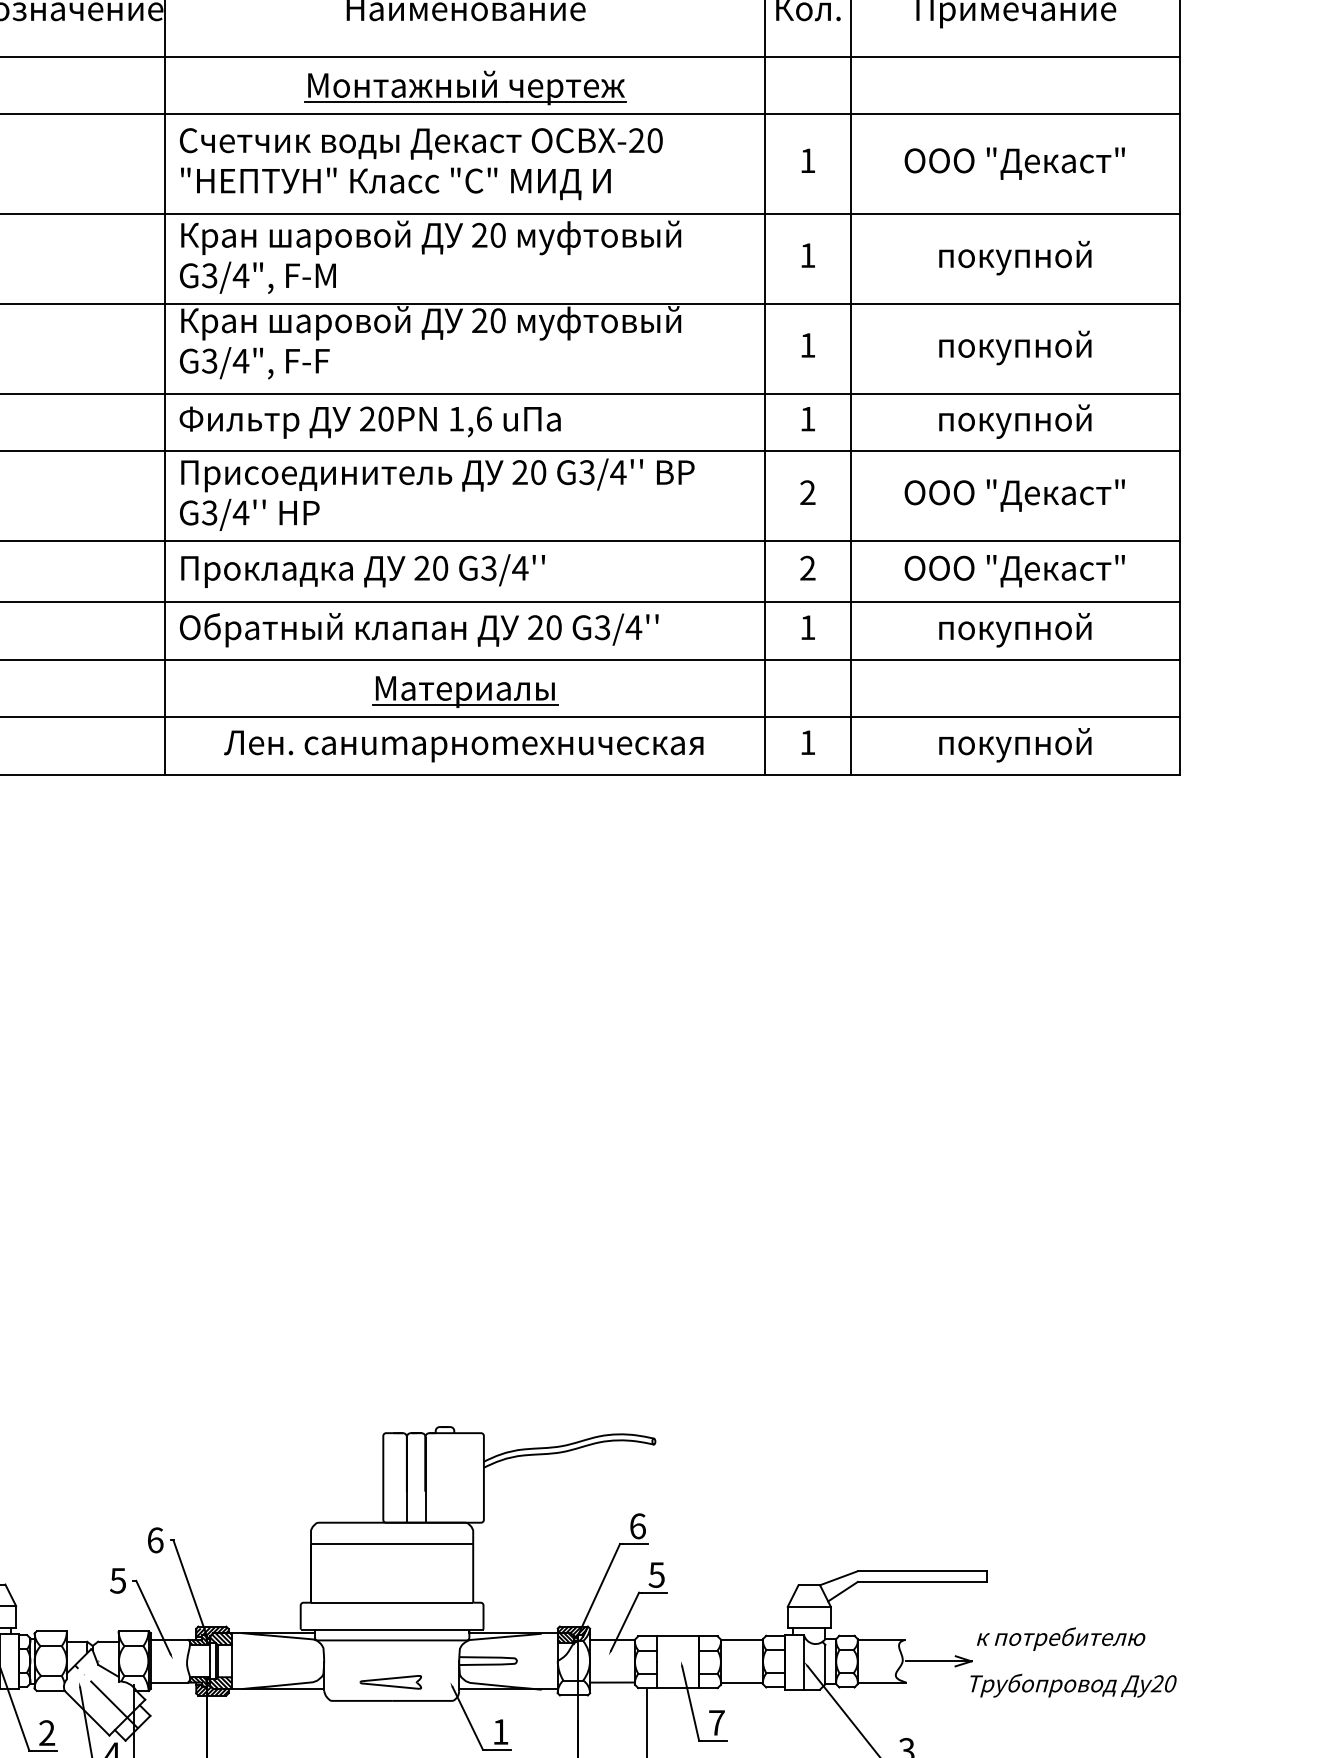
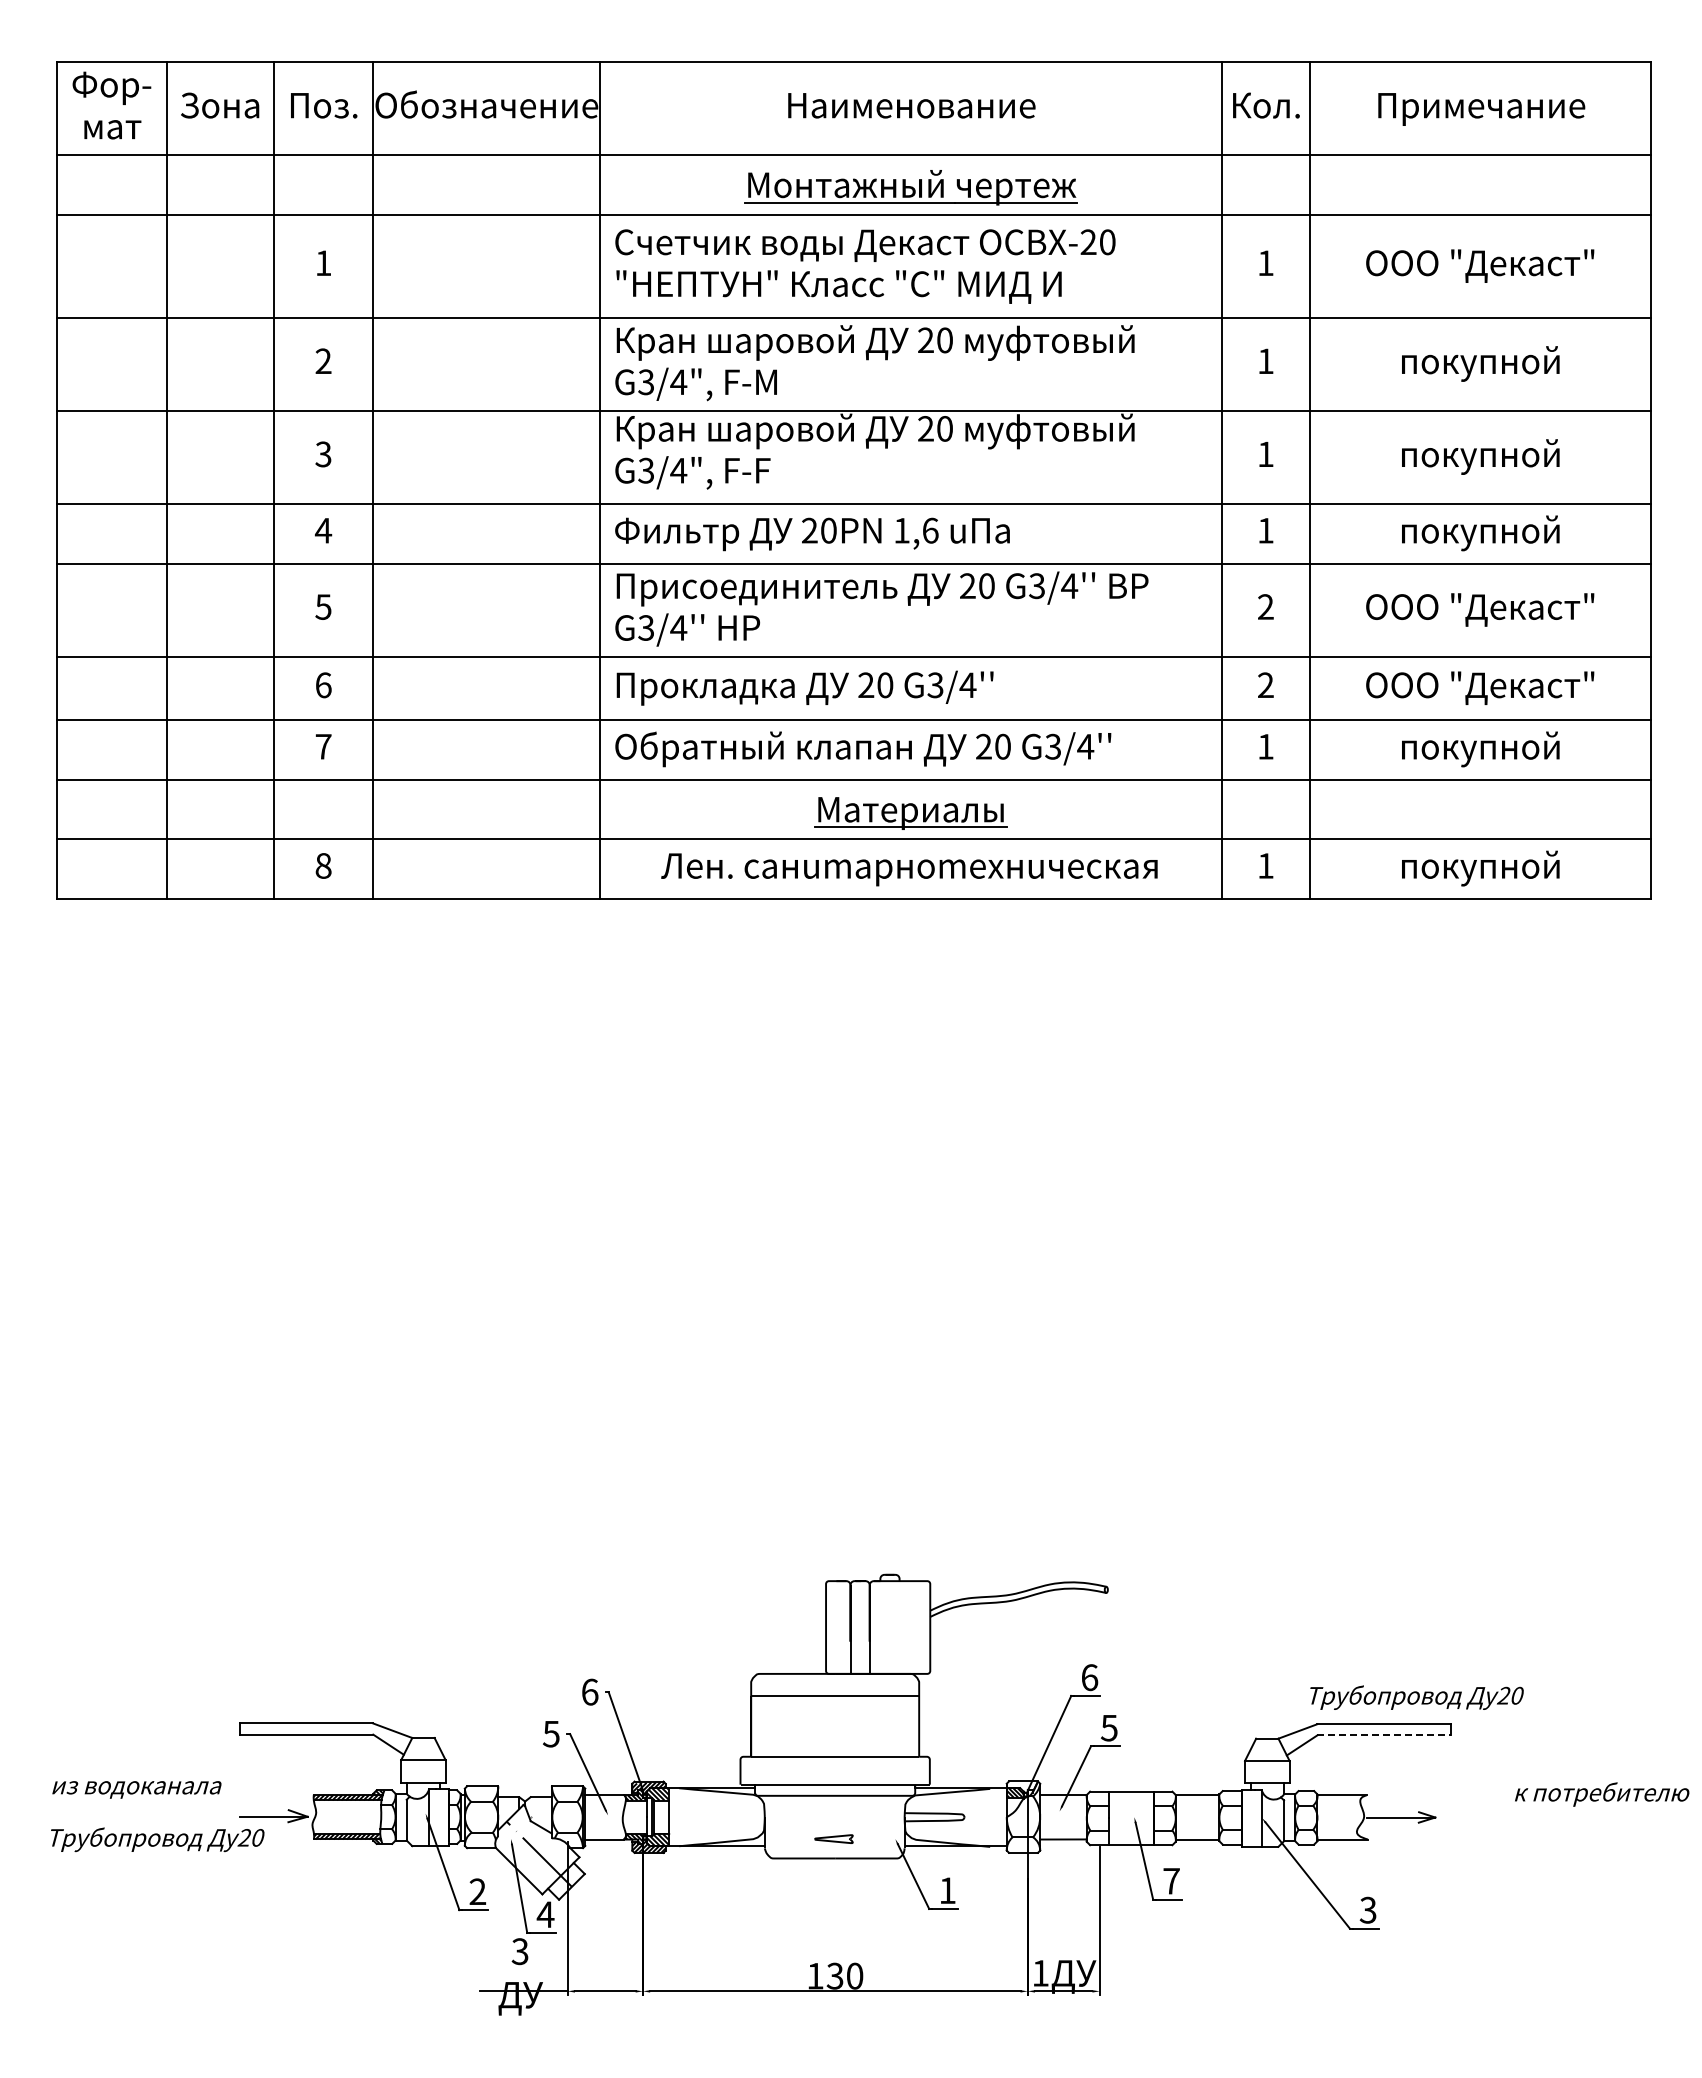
line: (922, 1582) -> (1384, 1735), solid -> dashed
hatch: (571, 1632) -> (1020, 1787), removed
text: (1061, 1639) -> (1602, 1794), moved
part: (390, 1681) -> (833, 1838), size x0.6
text: (1073, 1685) -> (1416, 1697), moved

